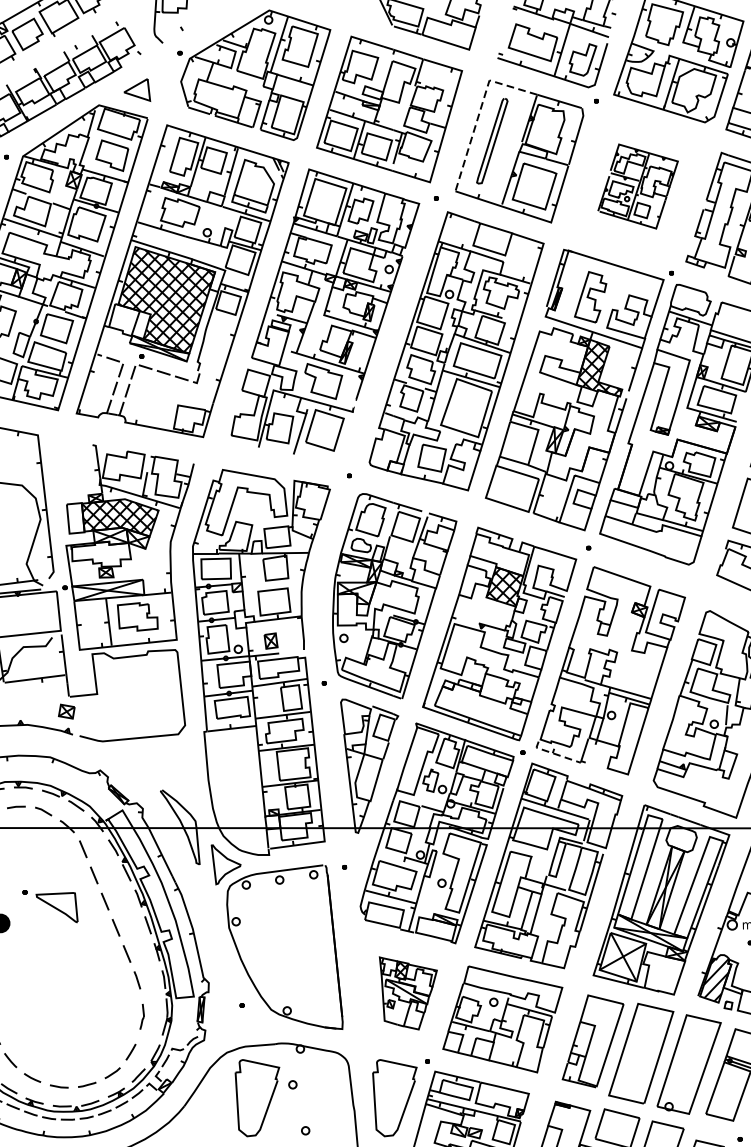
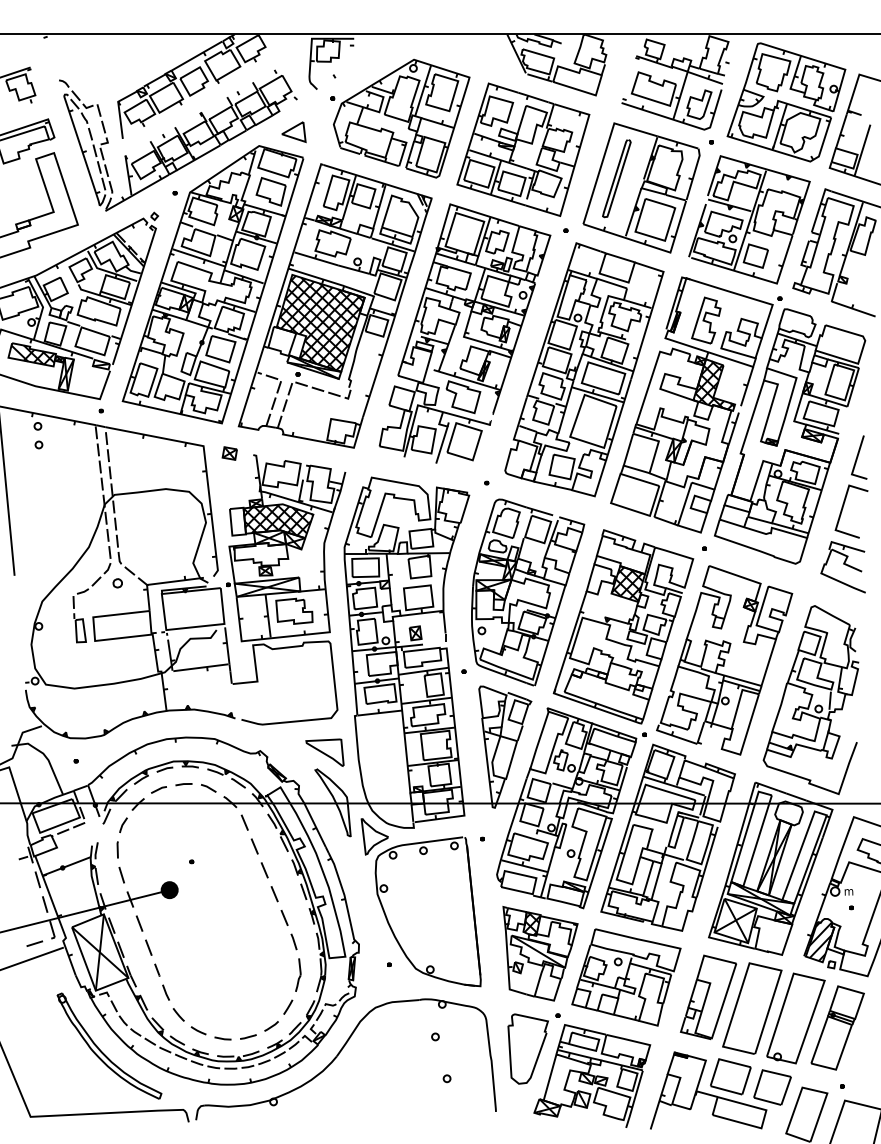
line: (479, 111) -> (605, 151), dashed -> solid
part: (638, 186) -> (749, 219), size x1.67
part: (66, 711) -> (229, 453), moved
line: (554, 754) -> (673, 736), dashed -> solid
curve: (56, 907) -> (324, 752), moved
part: (408, 993) -> (540, 953), size x1.43
part: (142, 1016) -> (298, 974), size x1.43
part: (256, 1097) -> (402, 1048), removed

